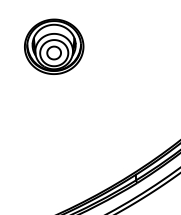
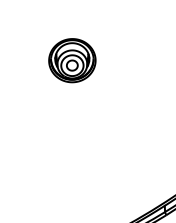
part: (54, 46) -> (72, 60), size x0.7

